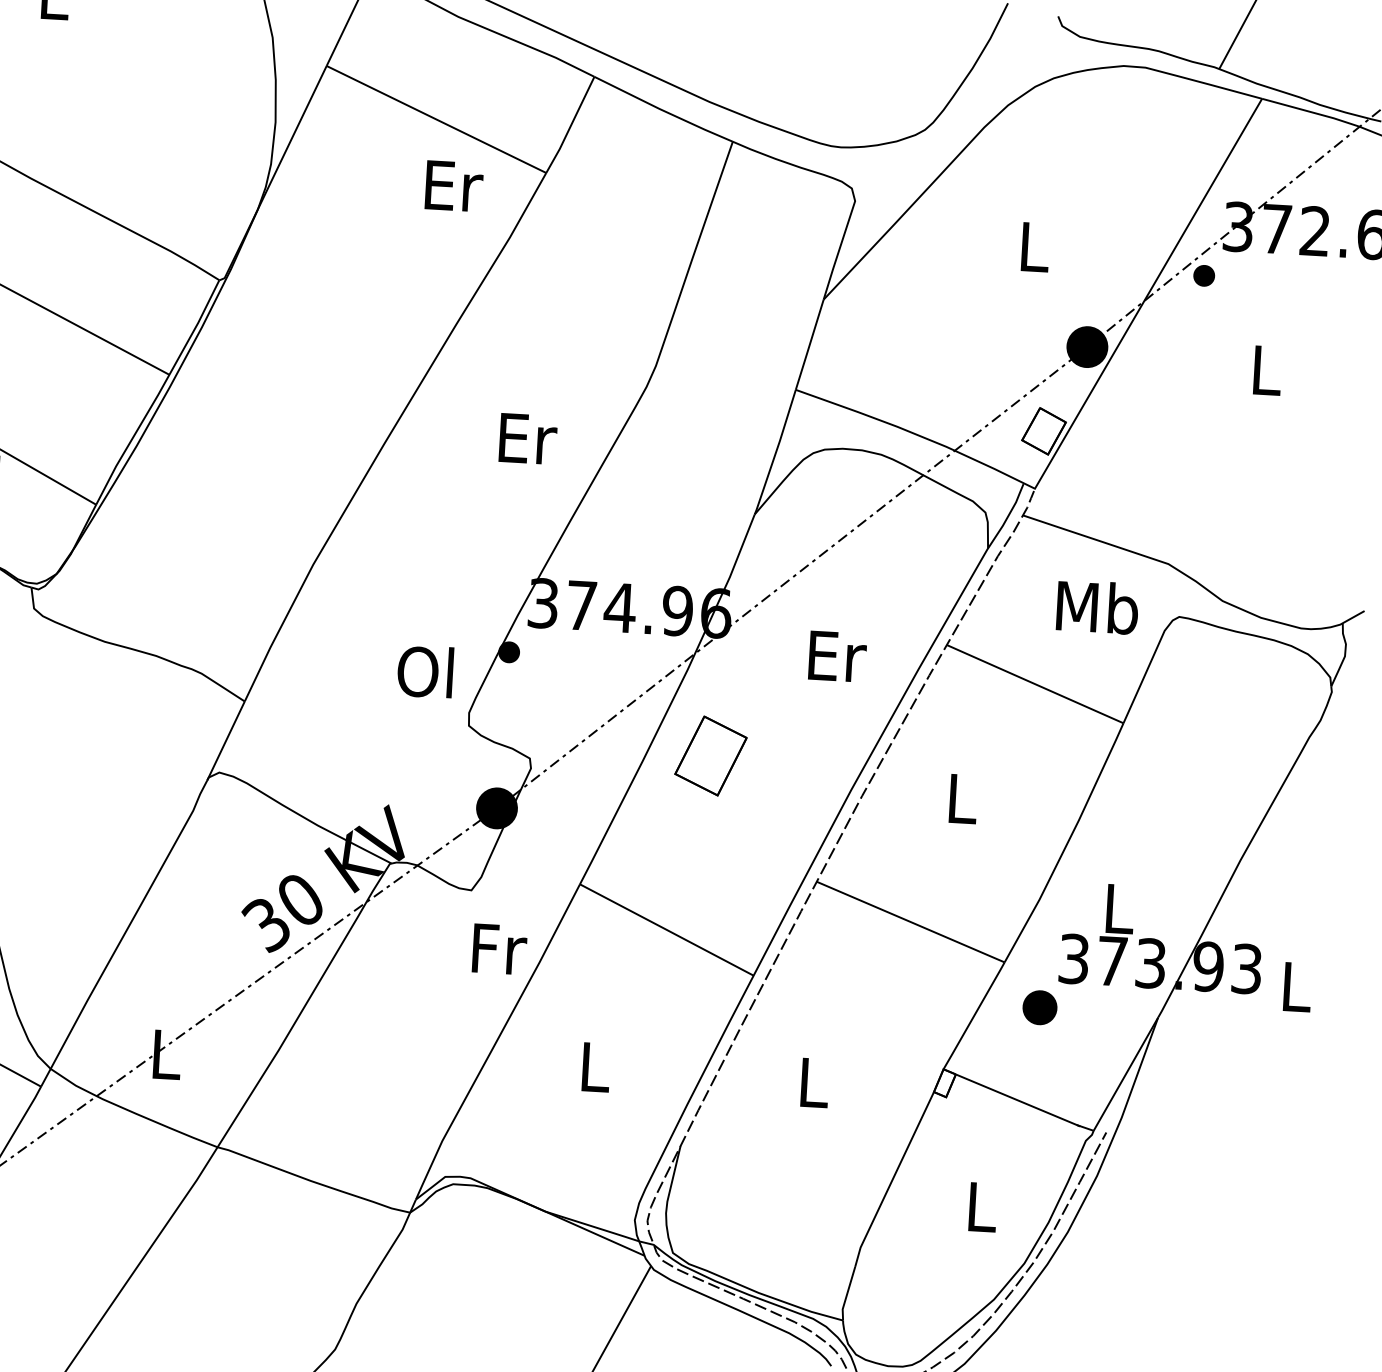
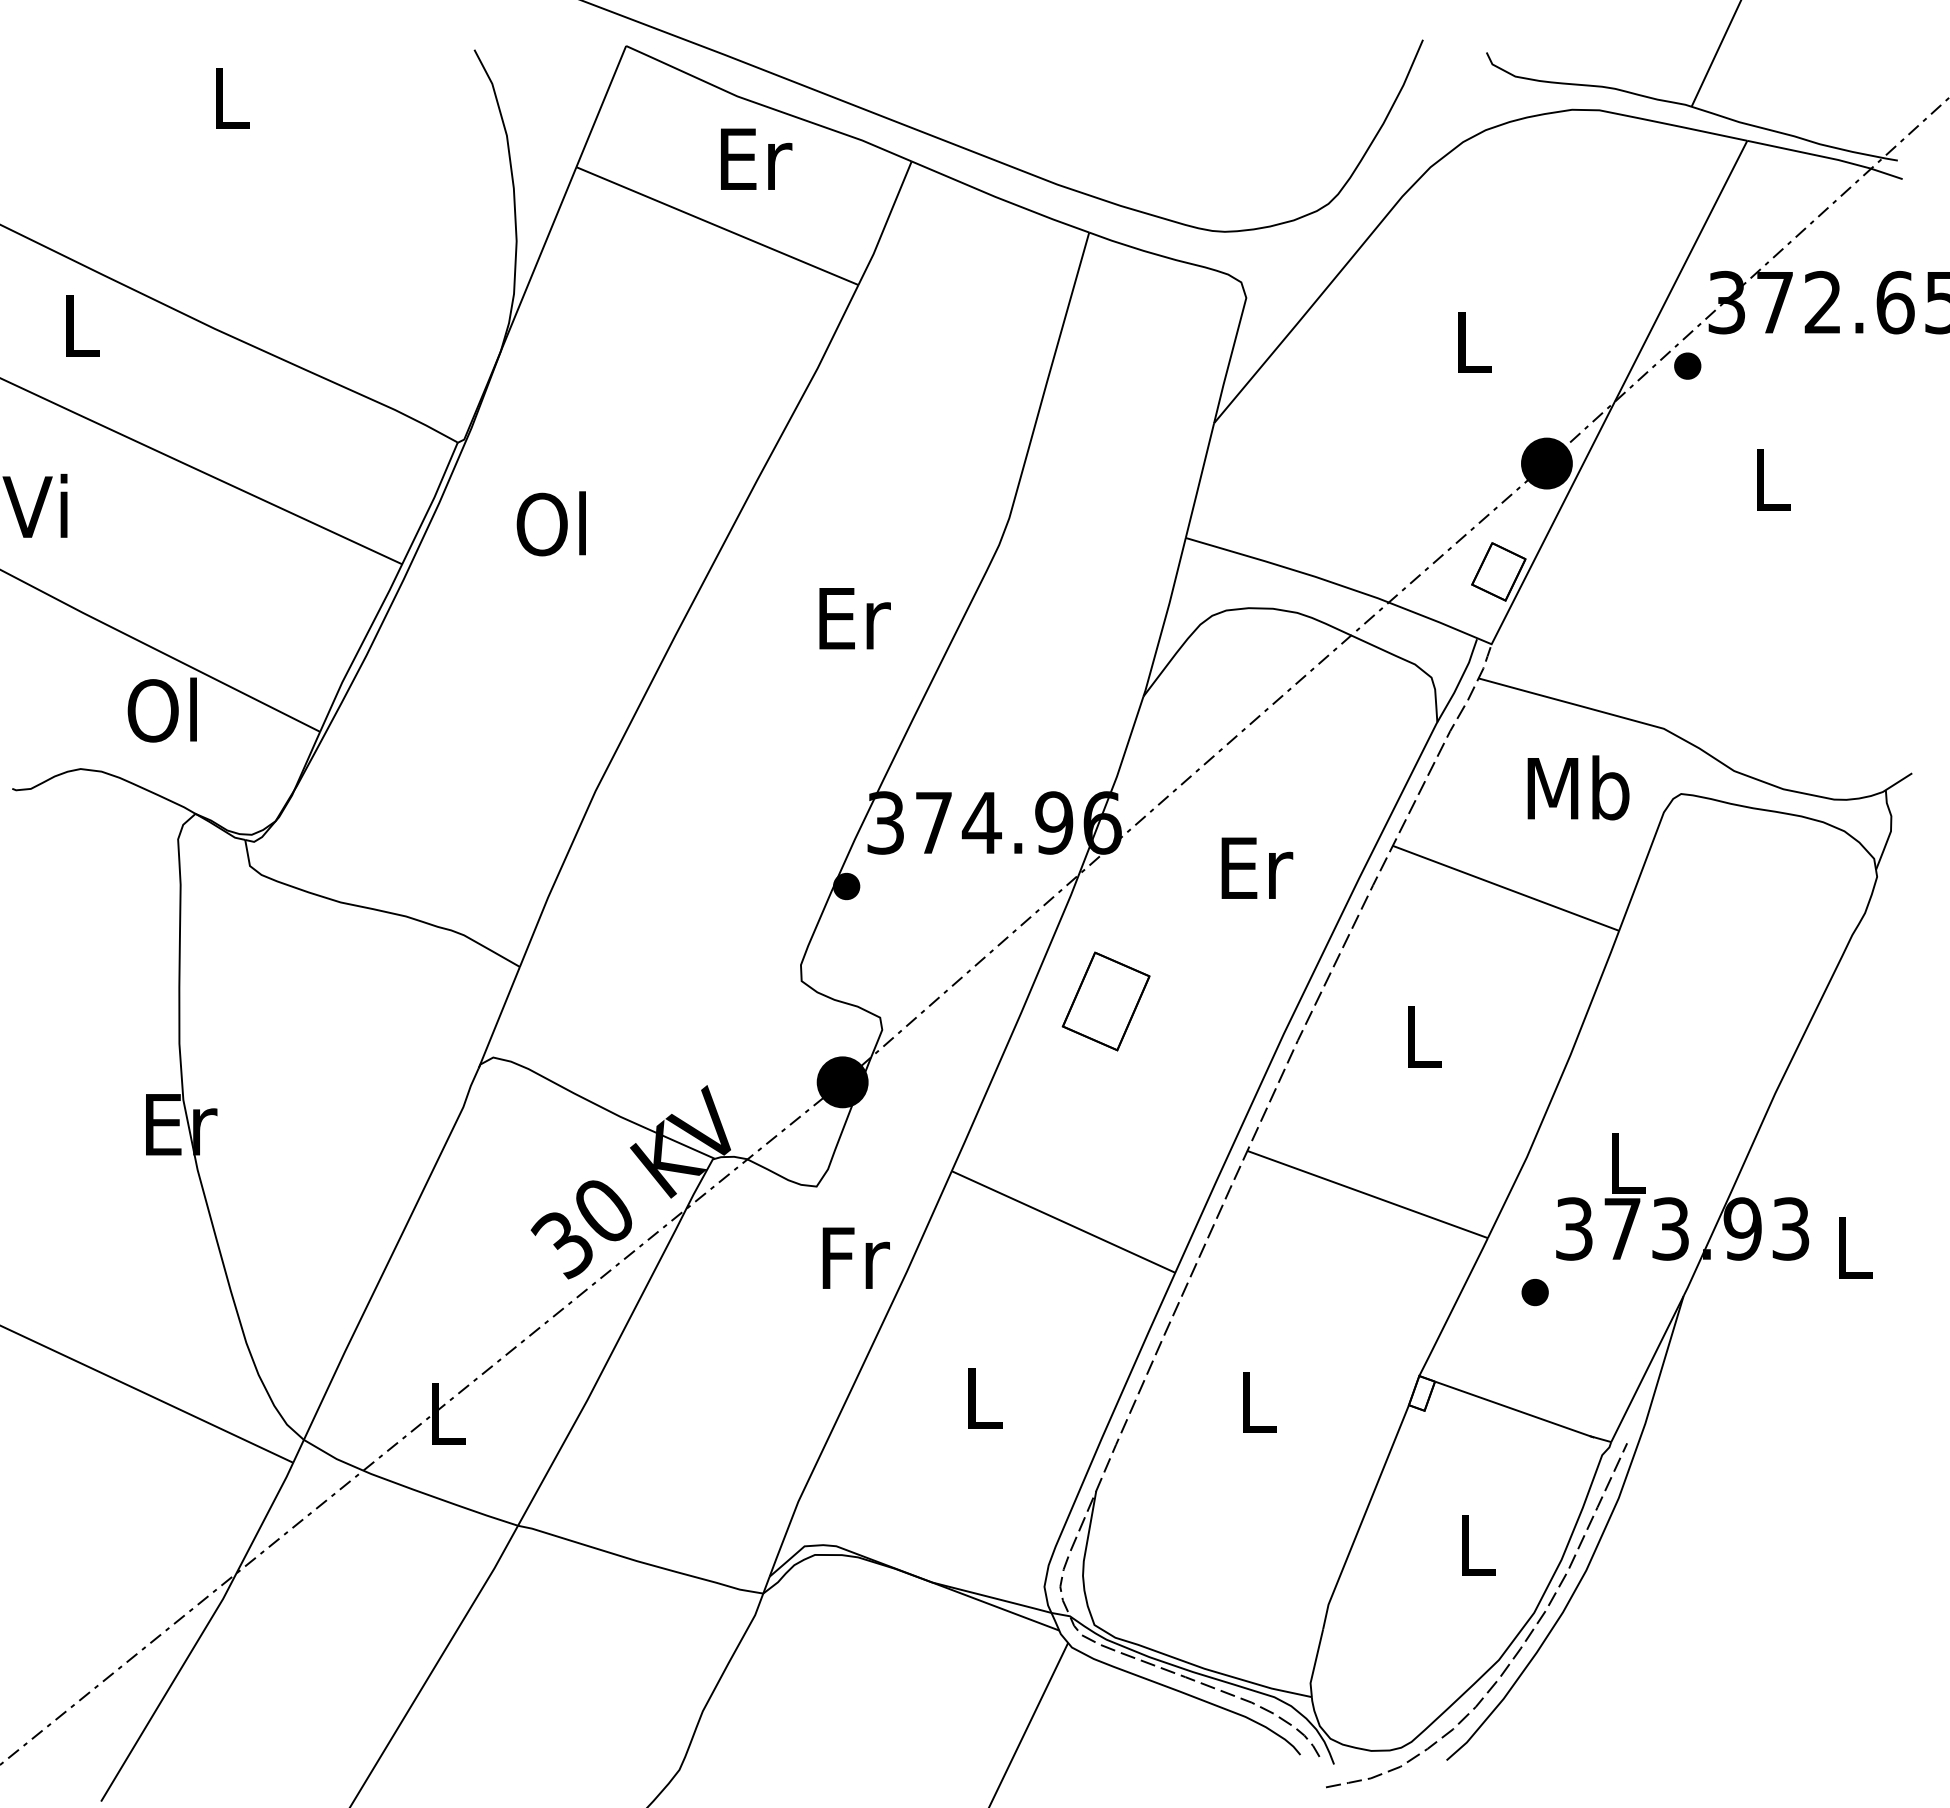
text: (454, 185) -> (756, 158), moved
text: (424, 671) -> (550, 523), moved
part: (1039, 1007) -> (1534, 1292), size x0.62

